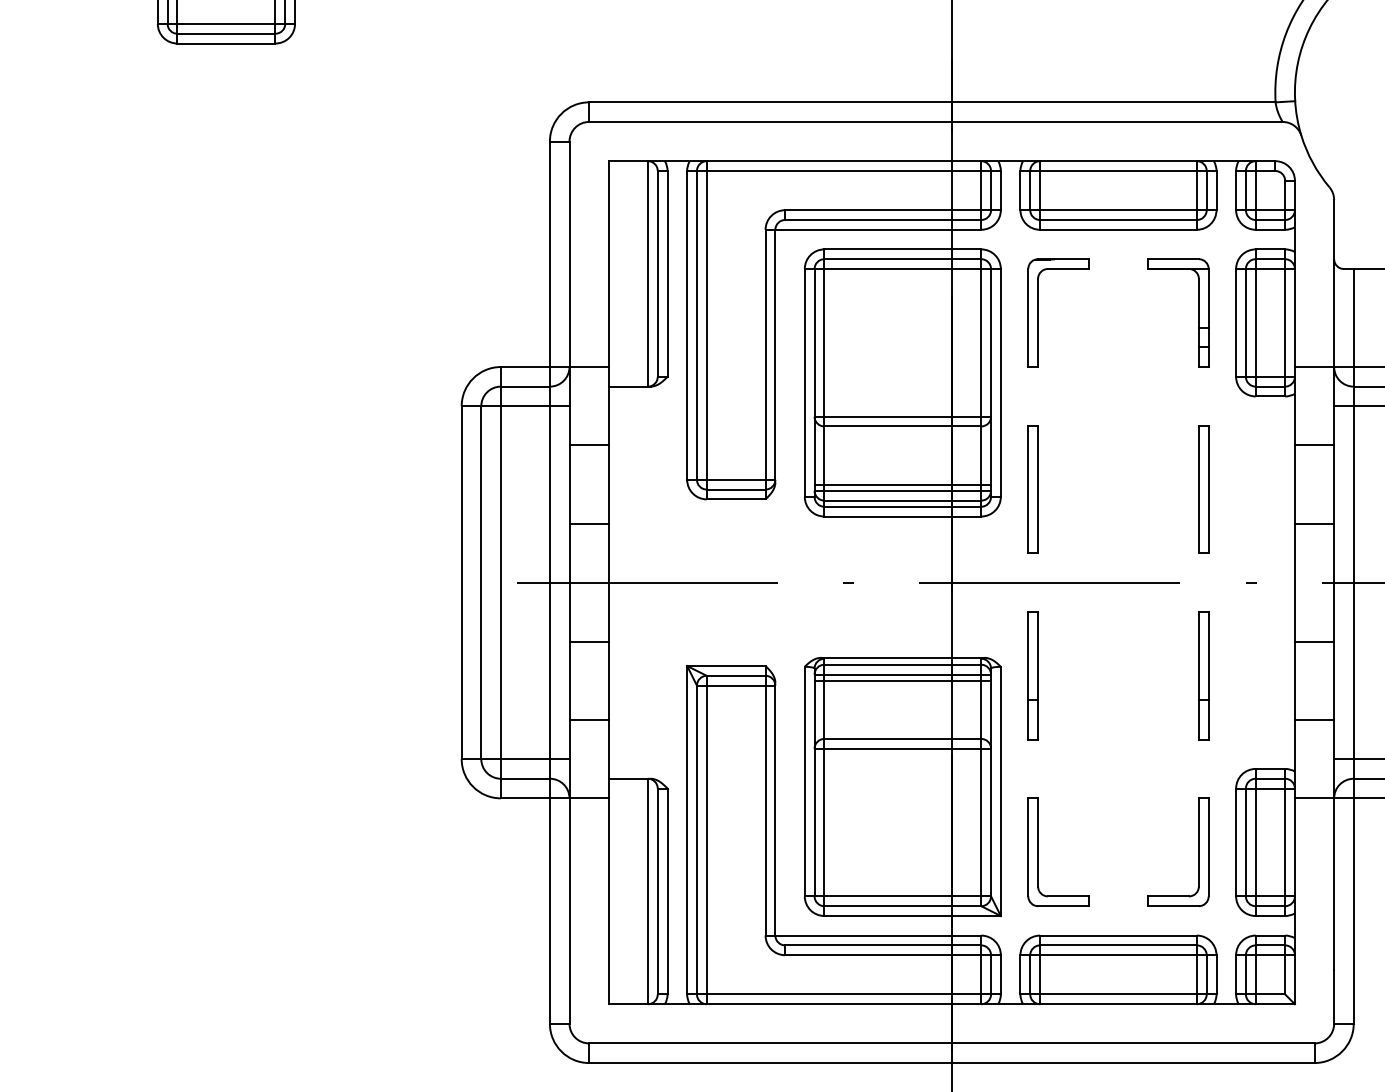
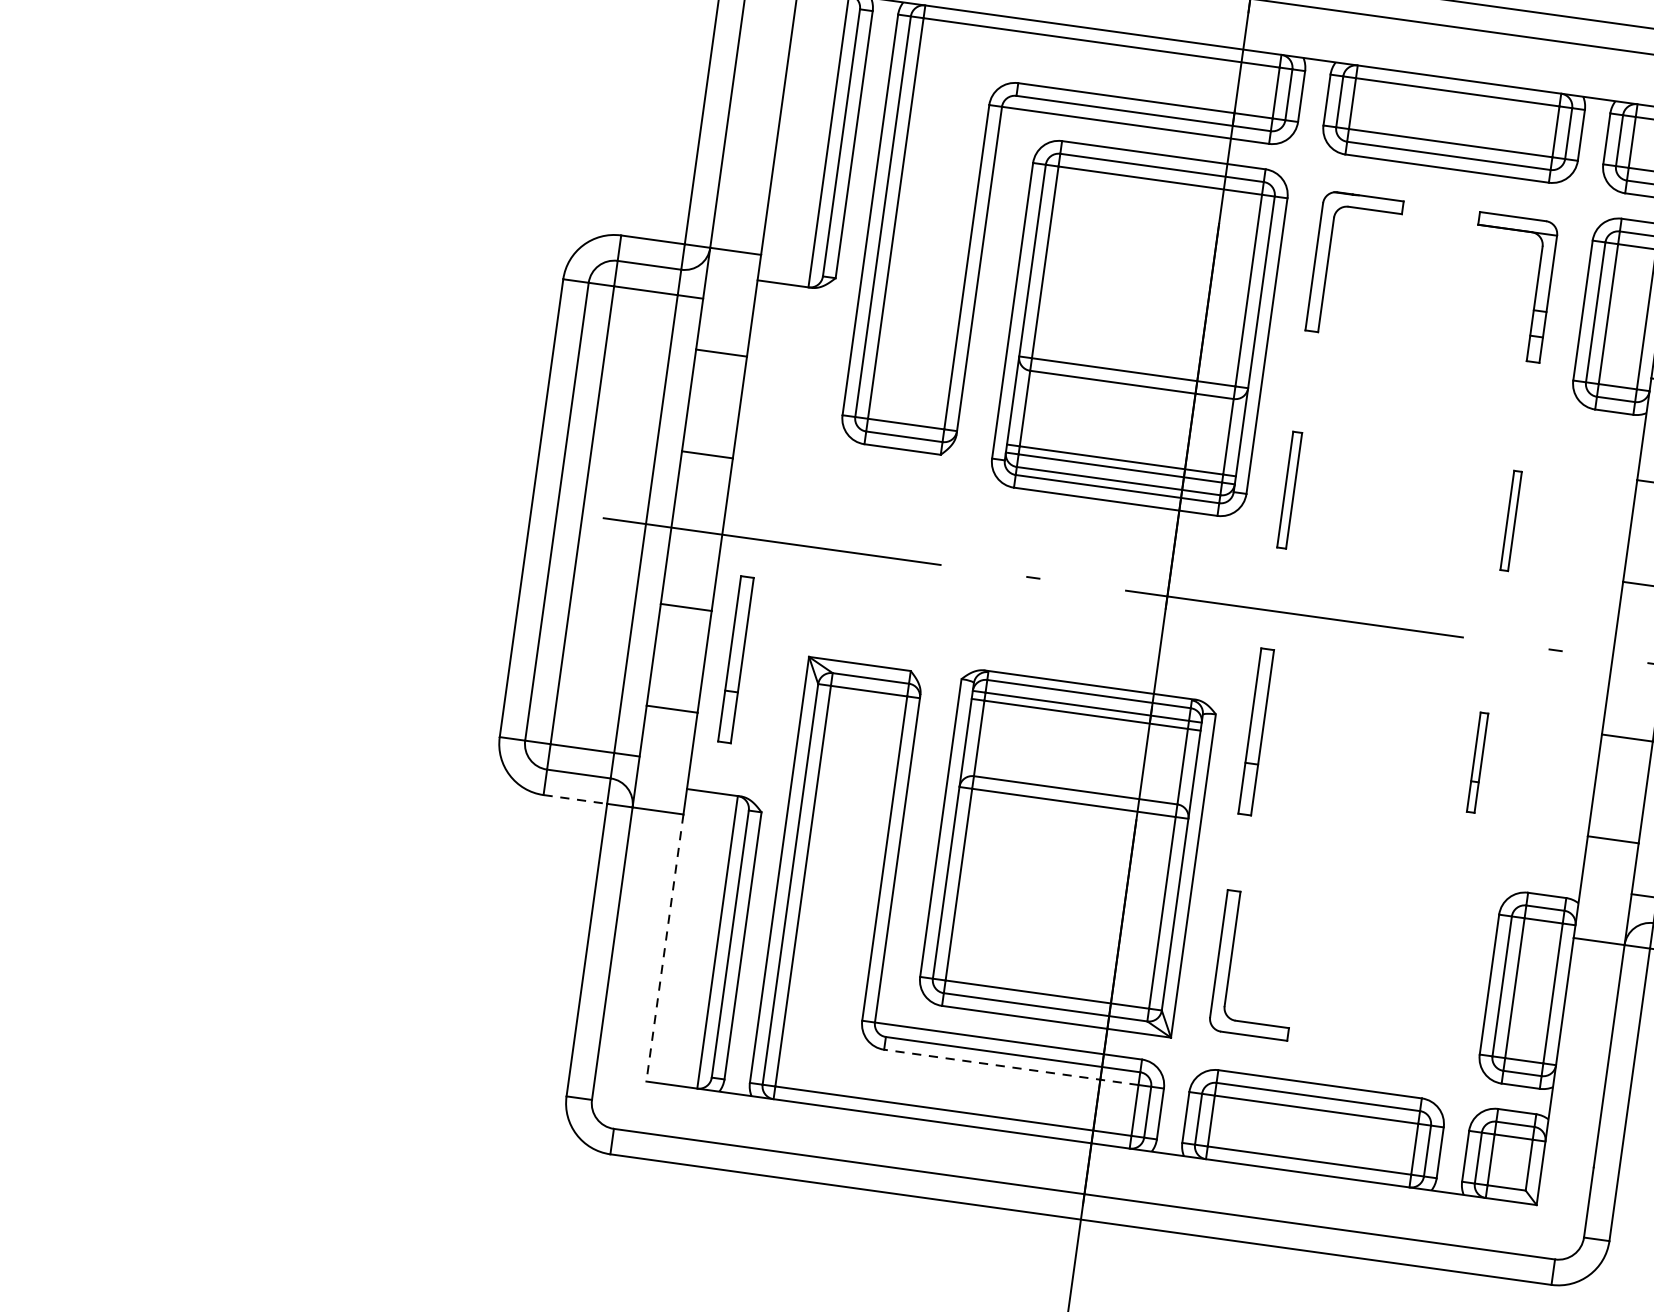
part: (1032, 489) -> (1288, 490), size x0.7
part: (1203, 489) -> (1510, 520), size x0.6
part: (631, 675) -> (735, 659), added
part: (1203, 675) -> (1477, 762), size x0.6
line: (525, 798) -> (575, 799), solid -> dashed
part: (1198, 852) -> (1438, 990), removed
line: (608, 901) -> (664, 948), solid -> dashed
line: (882, 955) -> (1010, 1067), solid -> dashed

